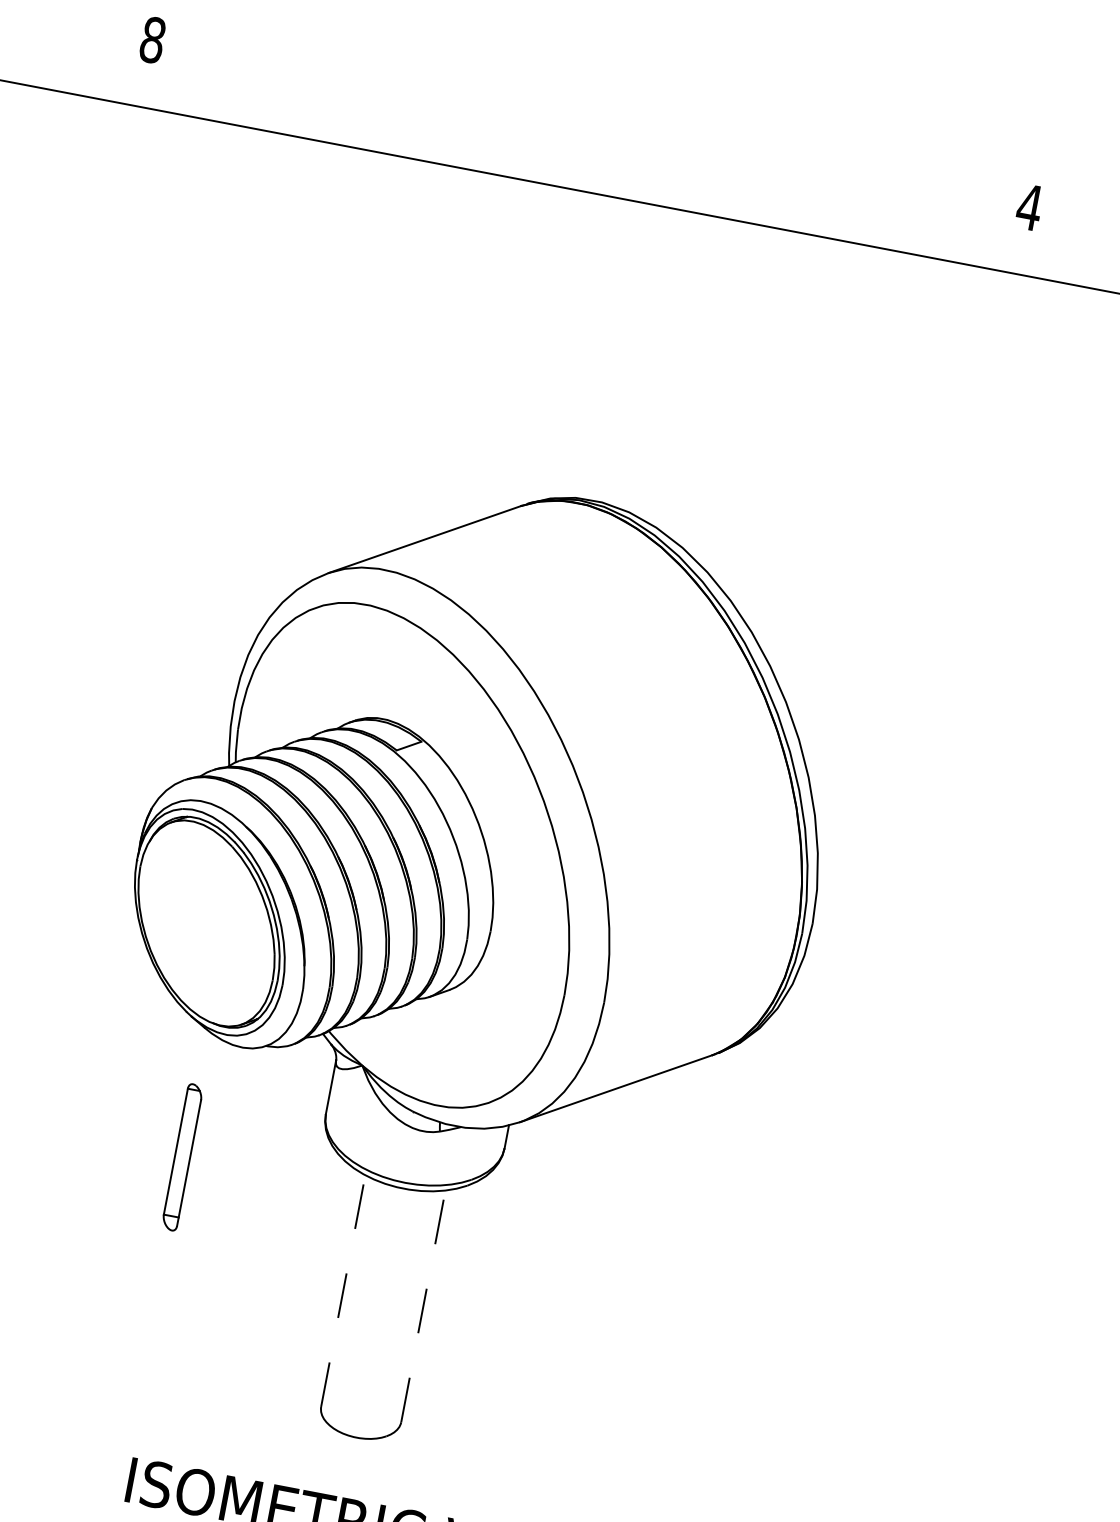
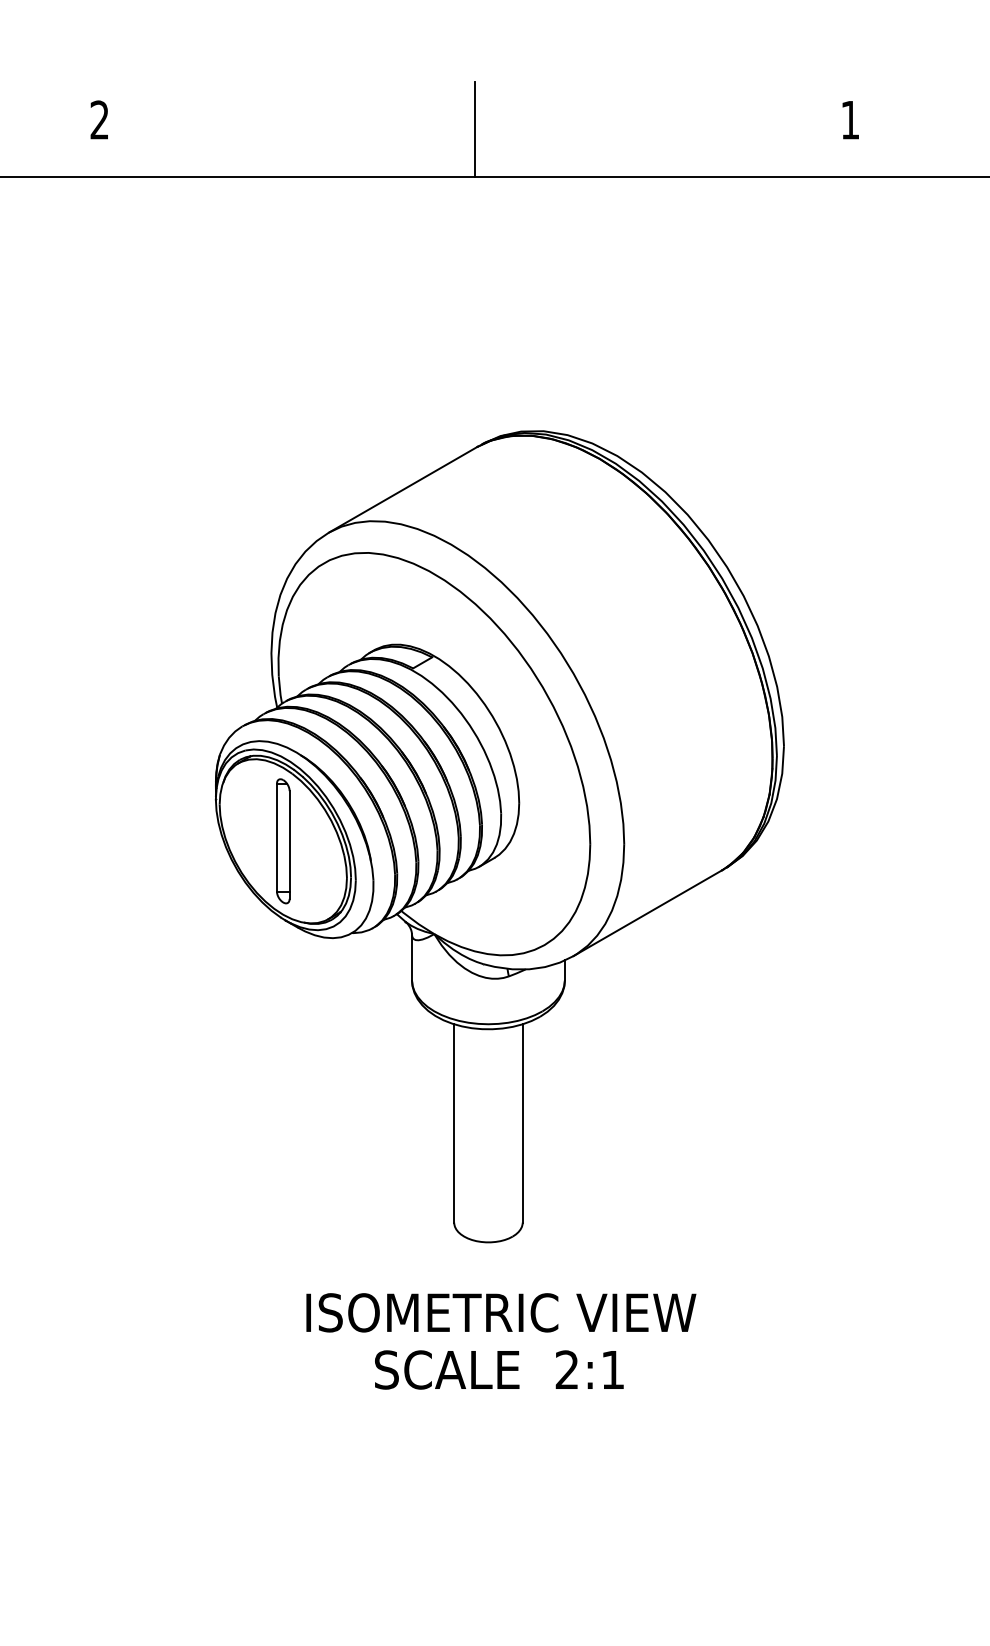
text: (152, 39) -> (99, 119), 8 -> 2
line: (589, 134) -> (475, 129), added
text: (1029, 207) -> (850, 120), 4 -> 1
part: (182, 1157) -> (283, 841), moved
line: (343, 1290) -> (454, 1122), dashed -> solid
line: (423, 1305) -> (522, 1122), dashed -> solid

